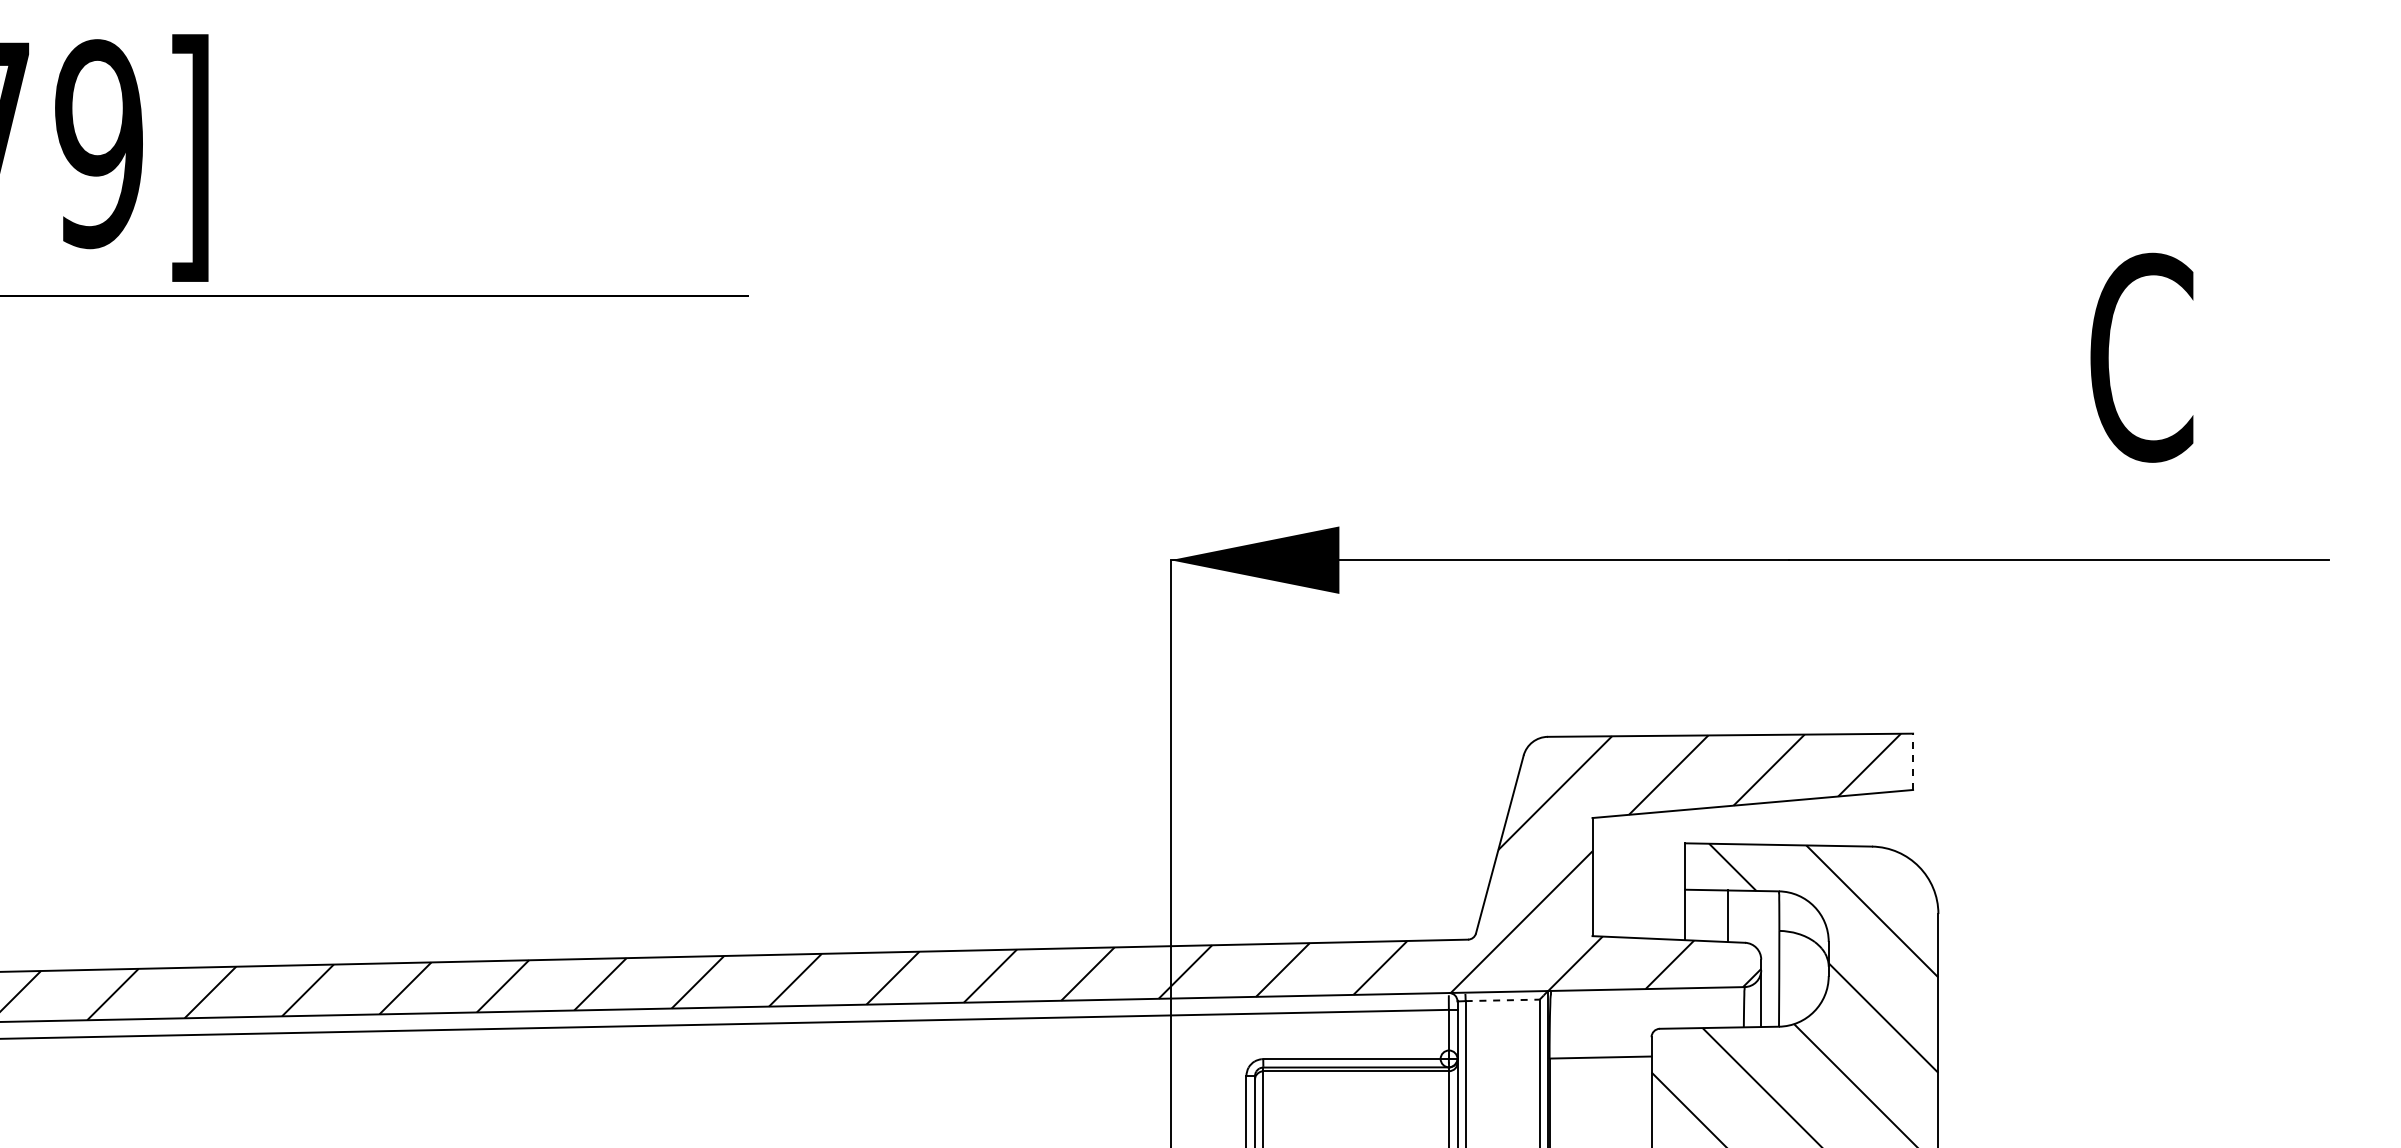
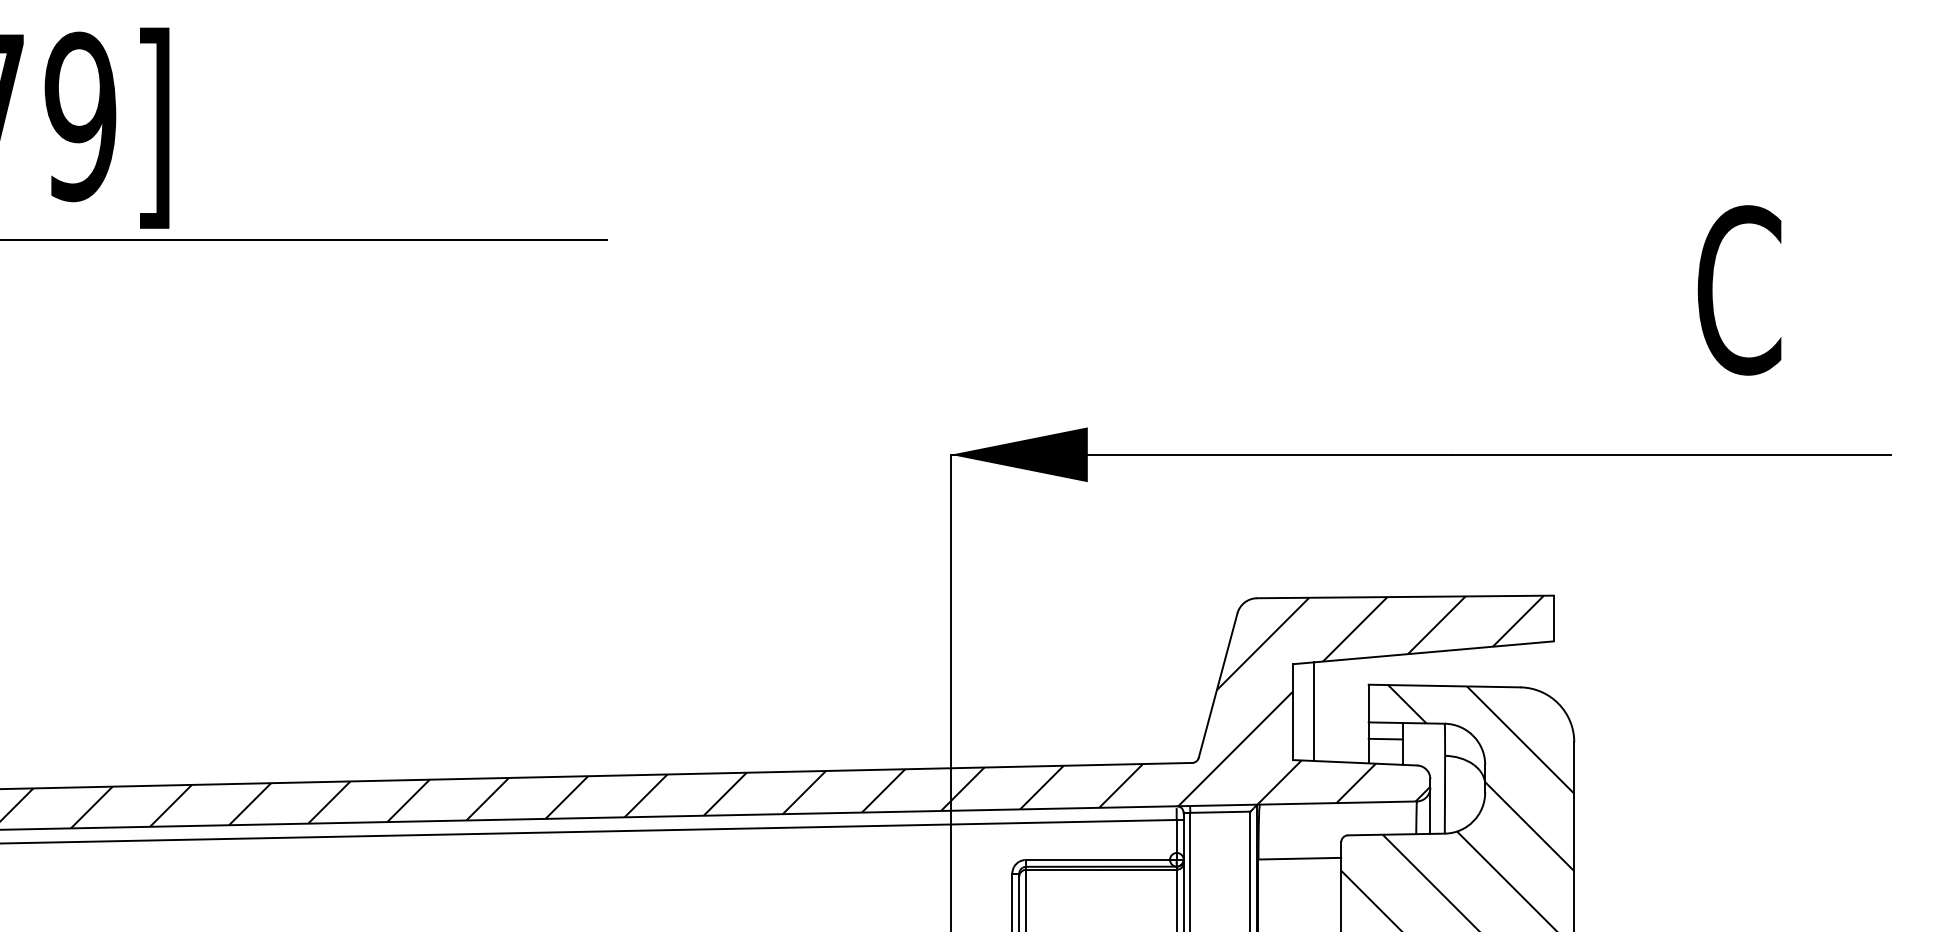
line: (1913, 761) -> (1554, 618), dashed -> solid
line: (1617, 876) -> (1313, 711), added
line: (1706, 909) -> (1385, 738), added
line: (1503, 1000) -> (1221, 812), dashed -> solid

